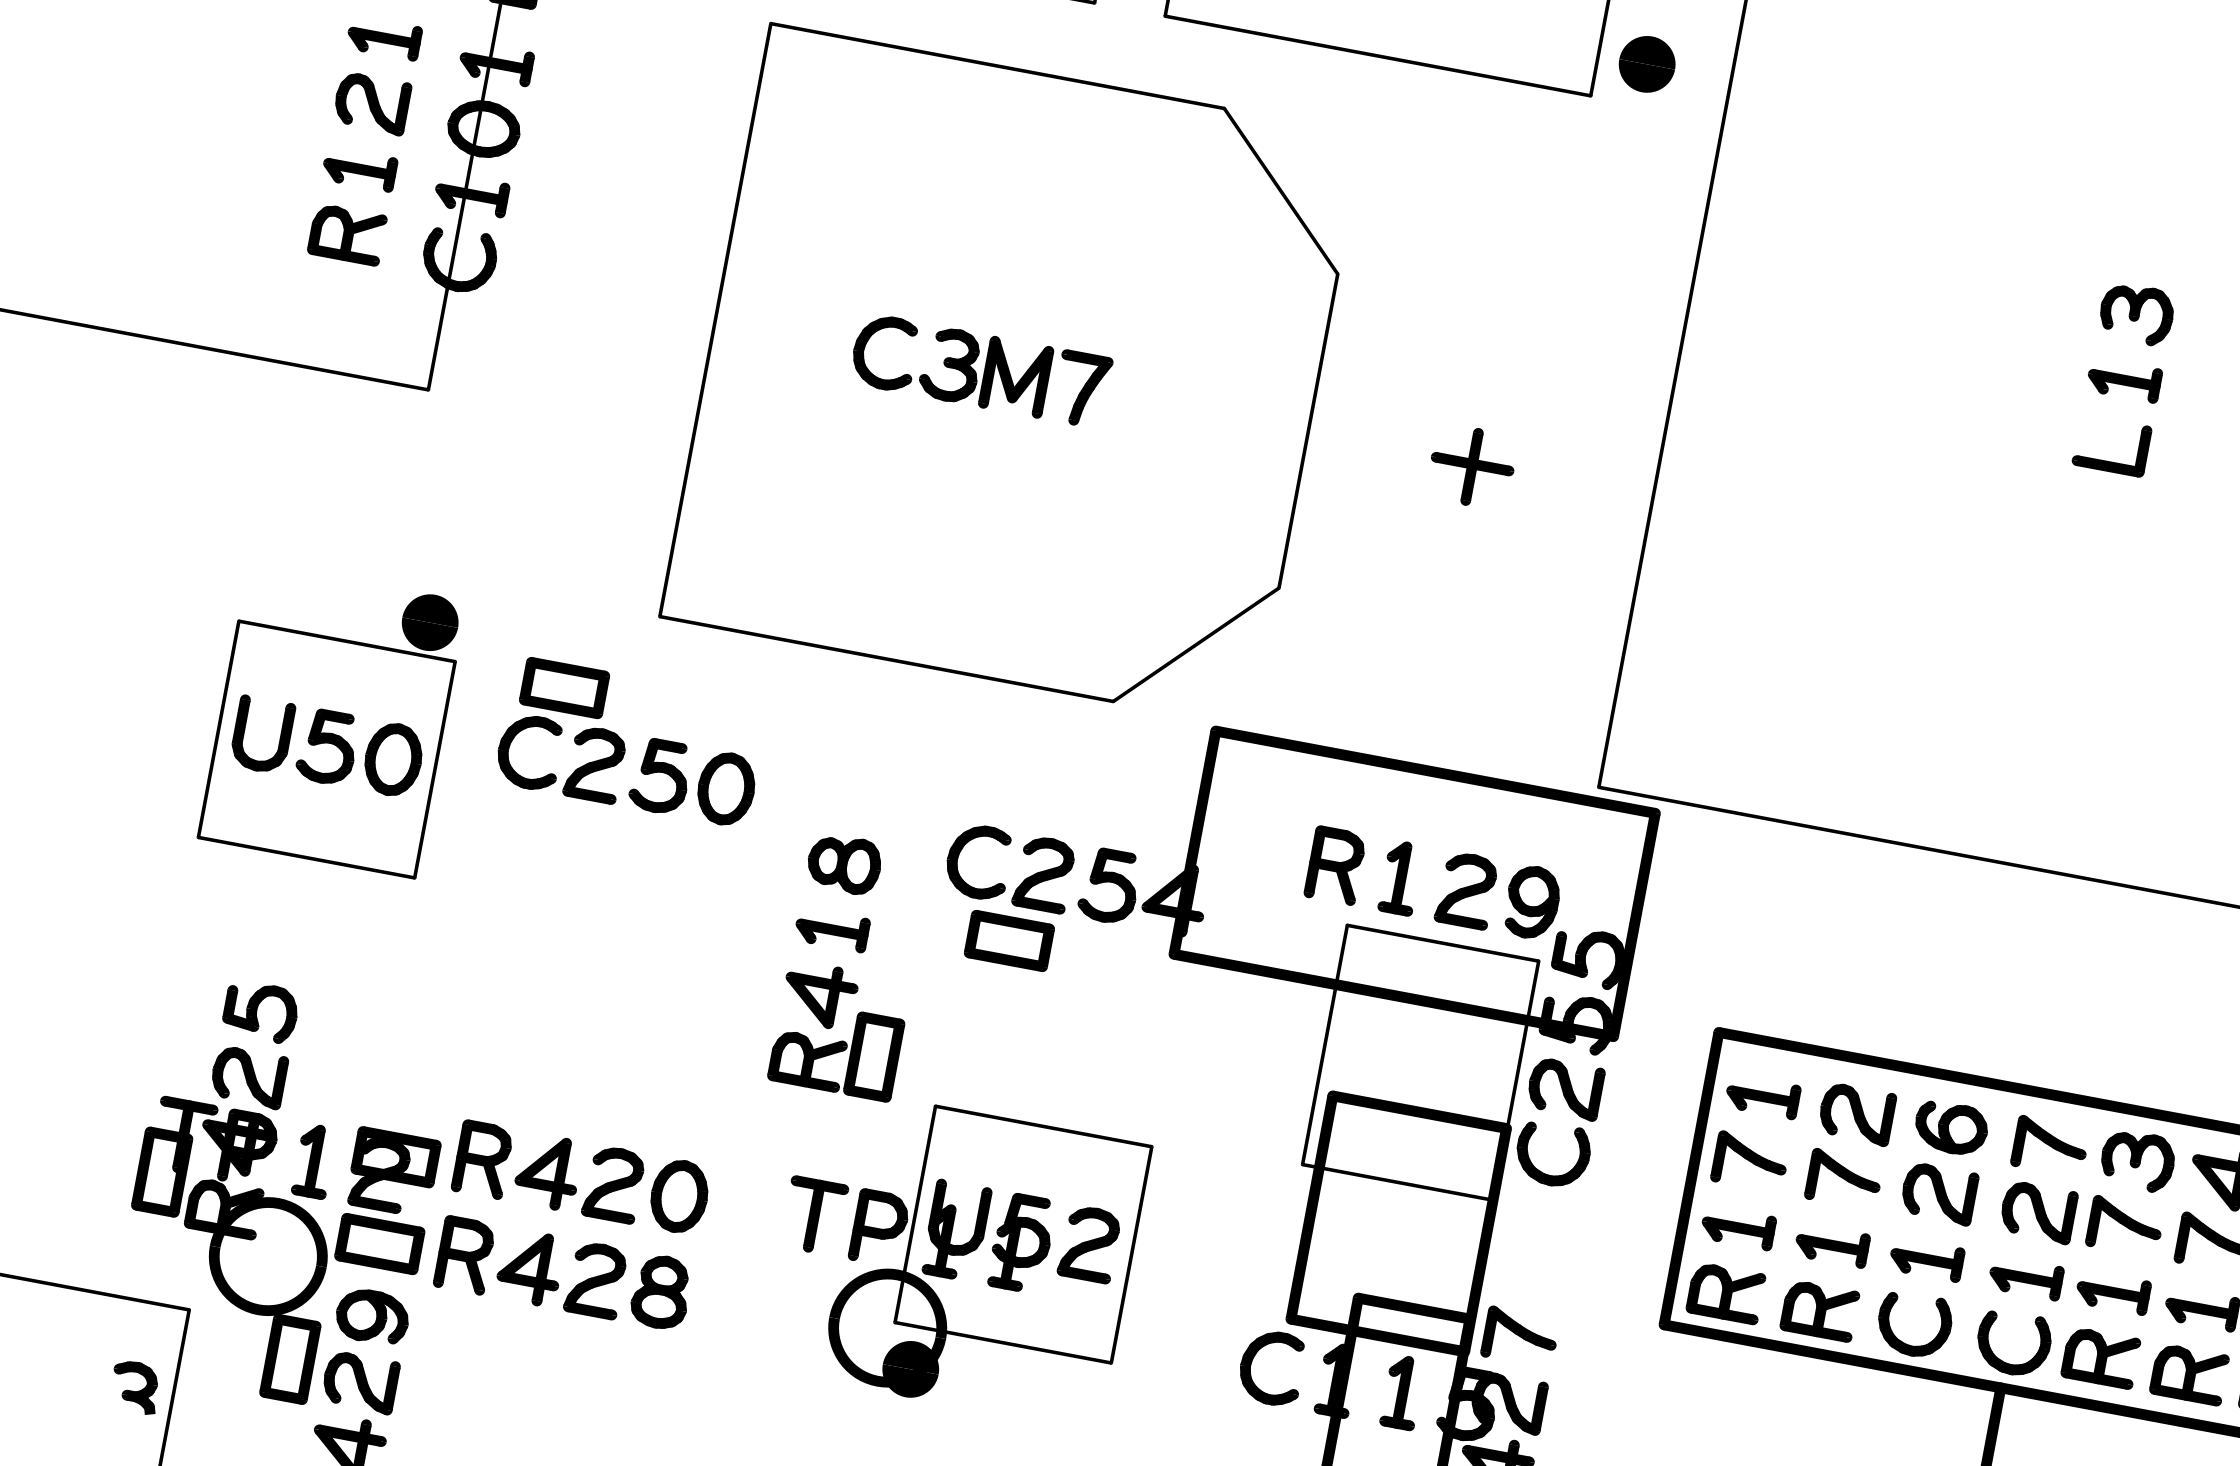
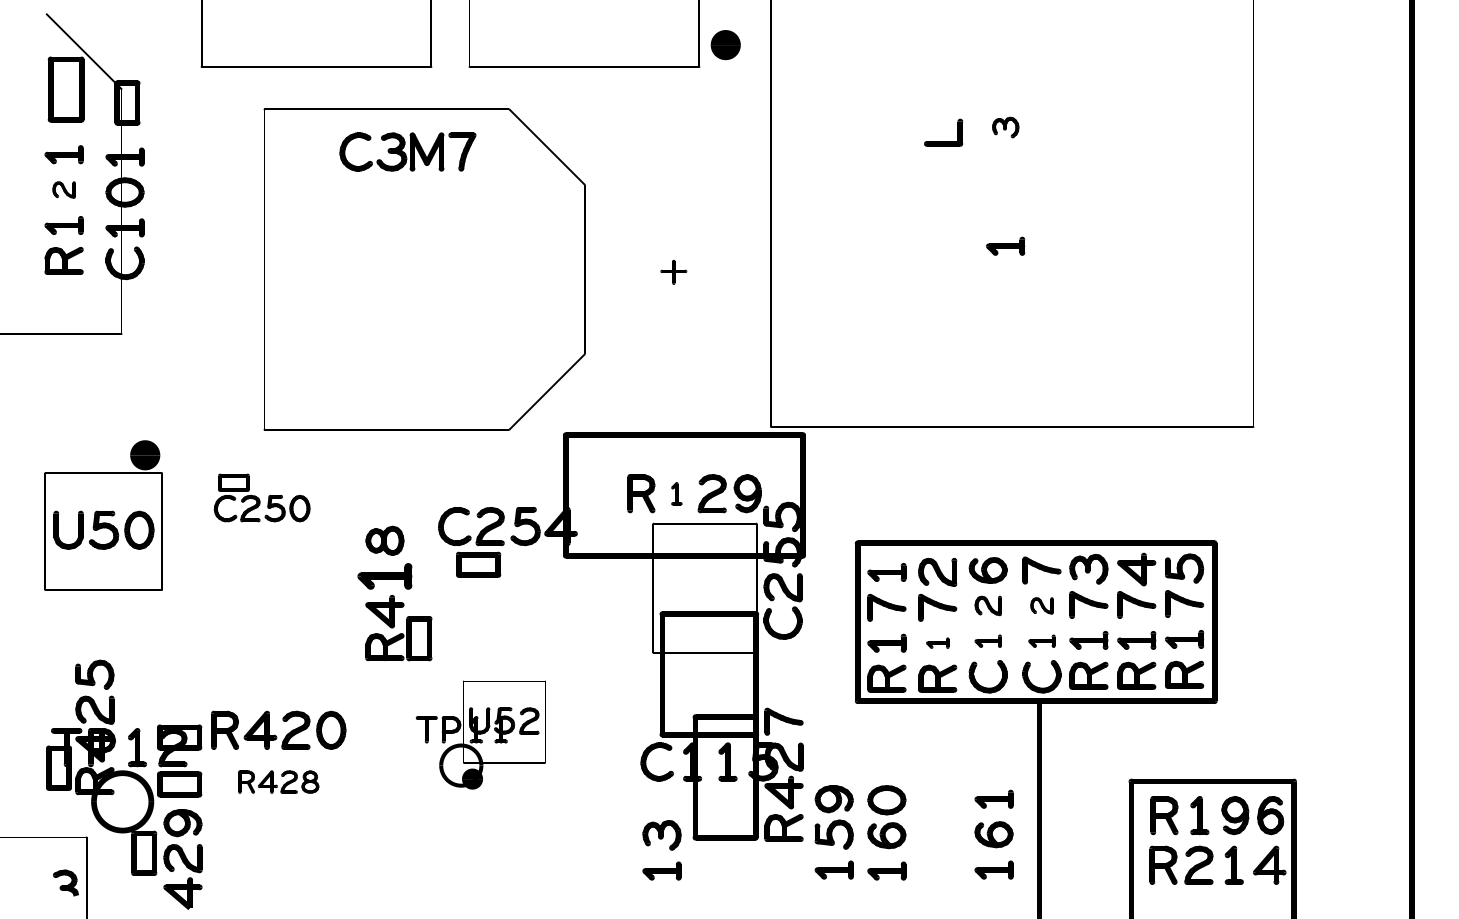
part: (370, 102) -> (63, 189), size x0.6
part: (2136, 313) -> (1005, 127), size x0.7
part: (980, 369) -> (407, 151), moved
part: (2124, 378) -> (1005, 245), moved
part: (2108, 461) -> (943, 141), moved
part: (1471, 467) -> (673, 272), size x0.6
part: (632, 741) -> (262, 497), size x0.7
part: (1400, 877) -> (676, 493), size x0.6
part: (831, 928) -> (384, 575), size x1.4
part: (1937, 1192) -> (987, 605), size x0.7
part: (2037, 1211) -> (1041, 605), size x0.6
part: (1832, 1243) -> (937, 642), size x0.6
part: (954, 1255) -> (480, 734), size x0.7
part: (1925, 1257) -> (987, 640), size x0.7
part: (563, 1272) -> (278, 781), size x0.6
part: (2025, 1276) -> (1041, 640), size x0.7

